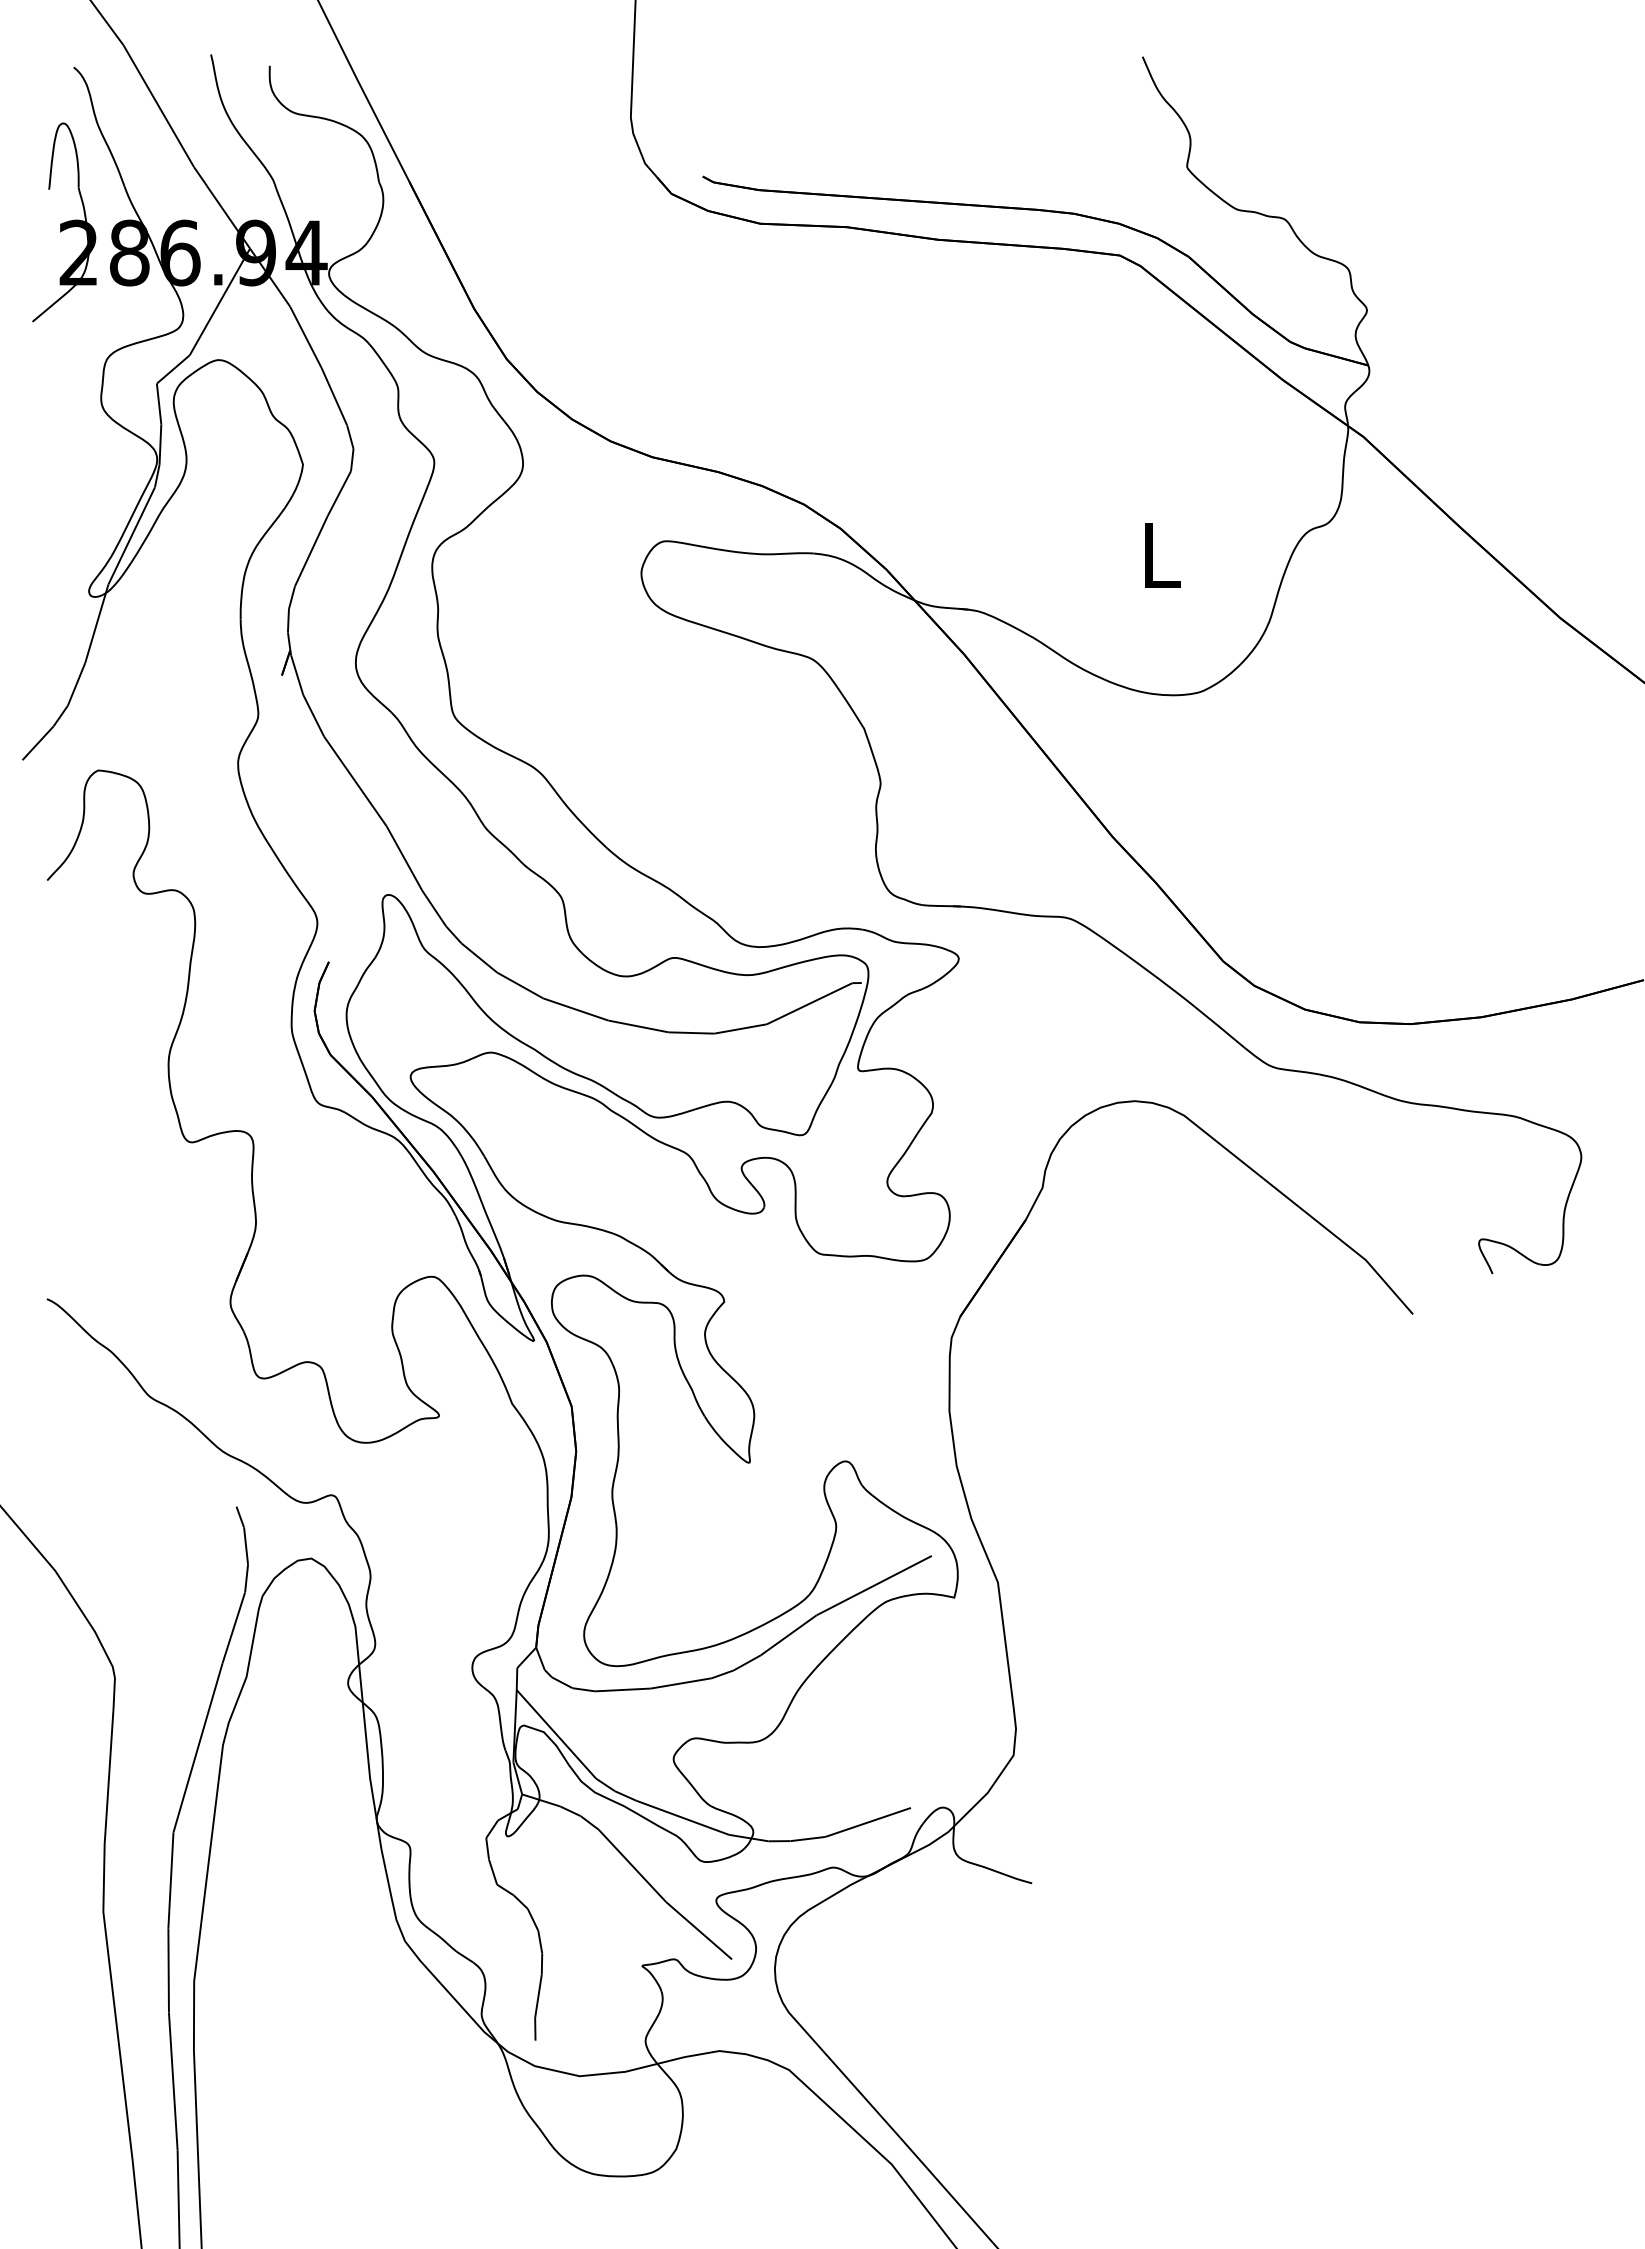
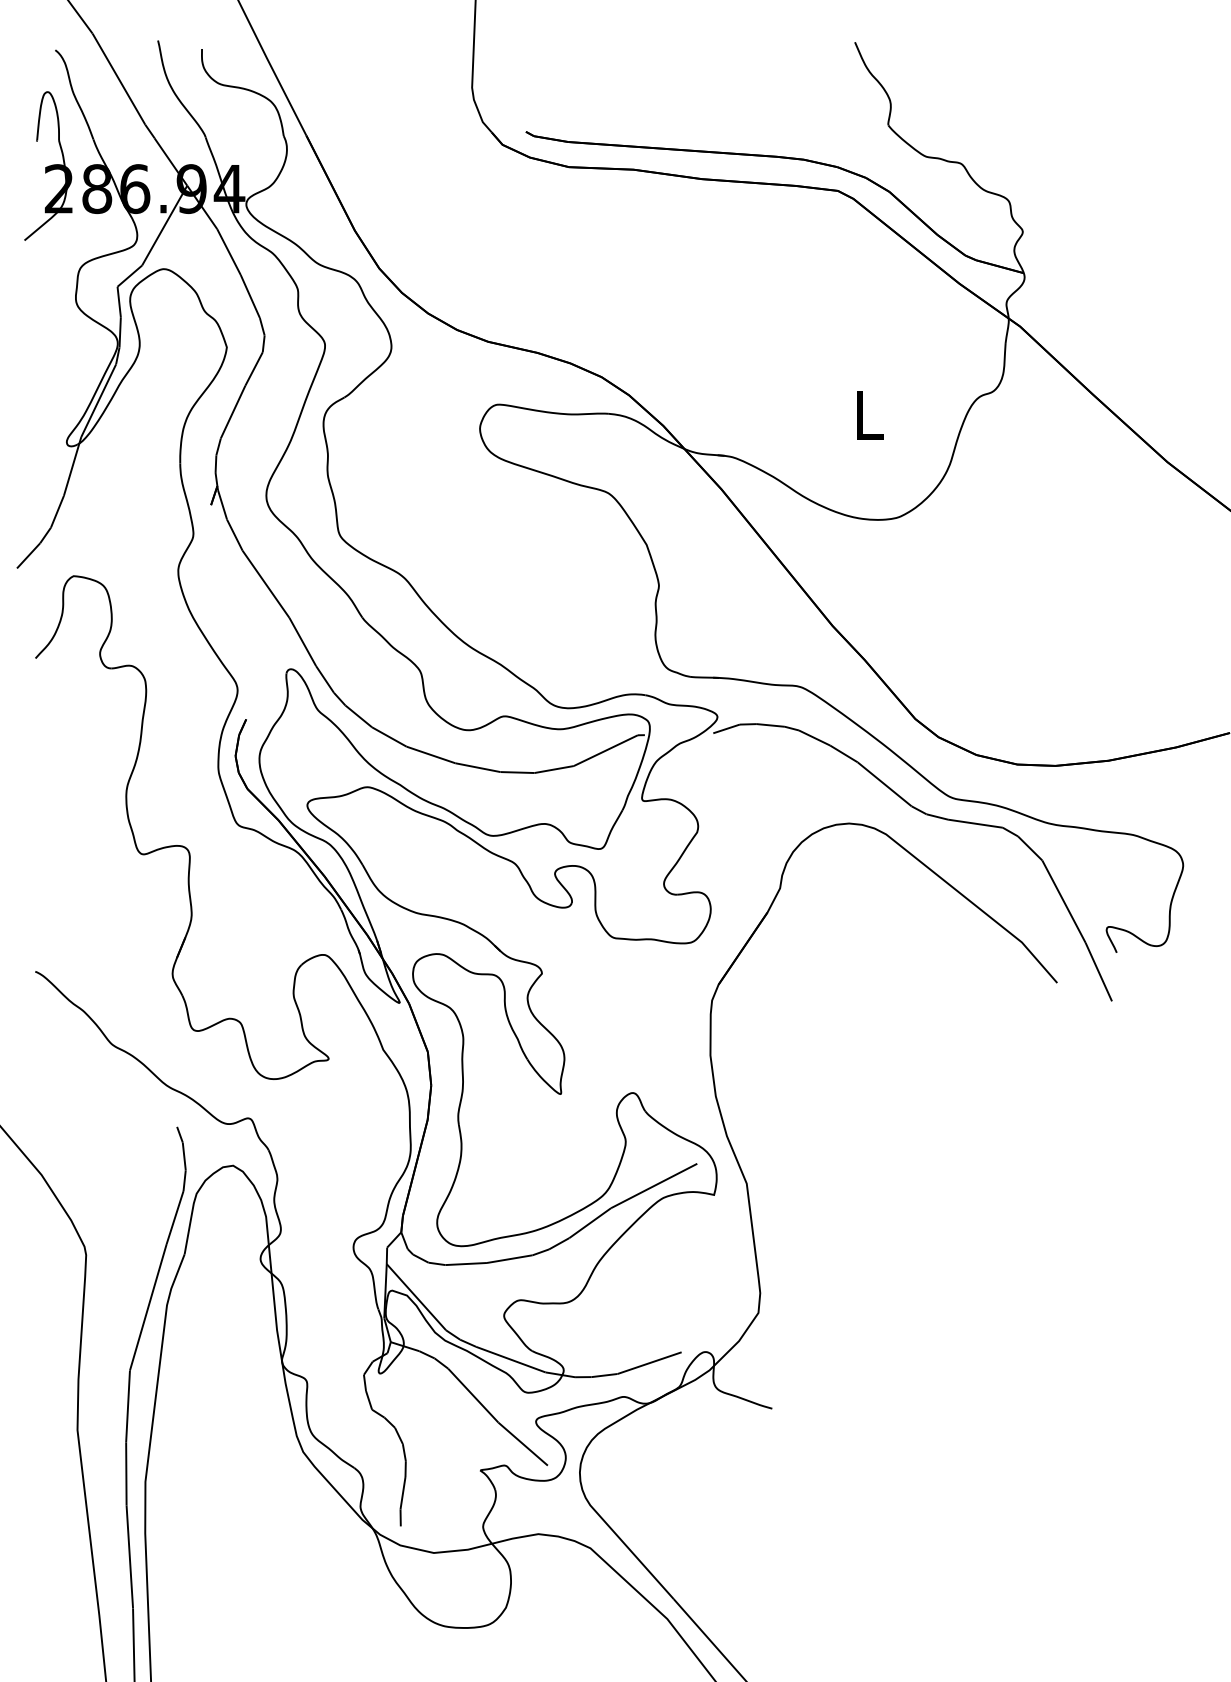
curve: (1240, 1090) -> (928, 815), added

